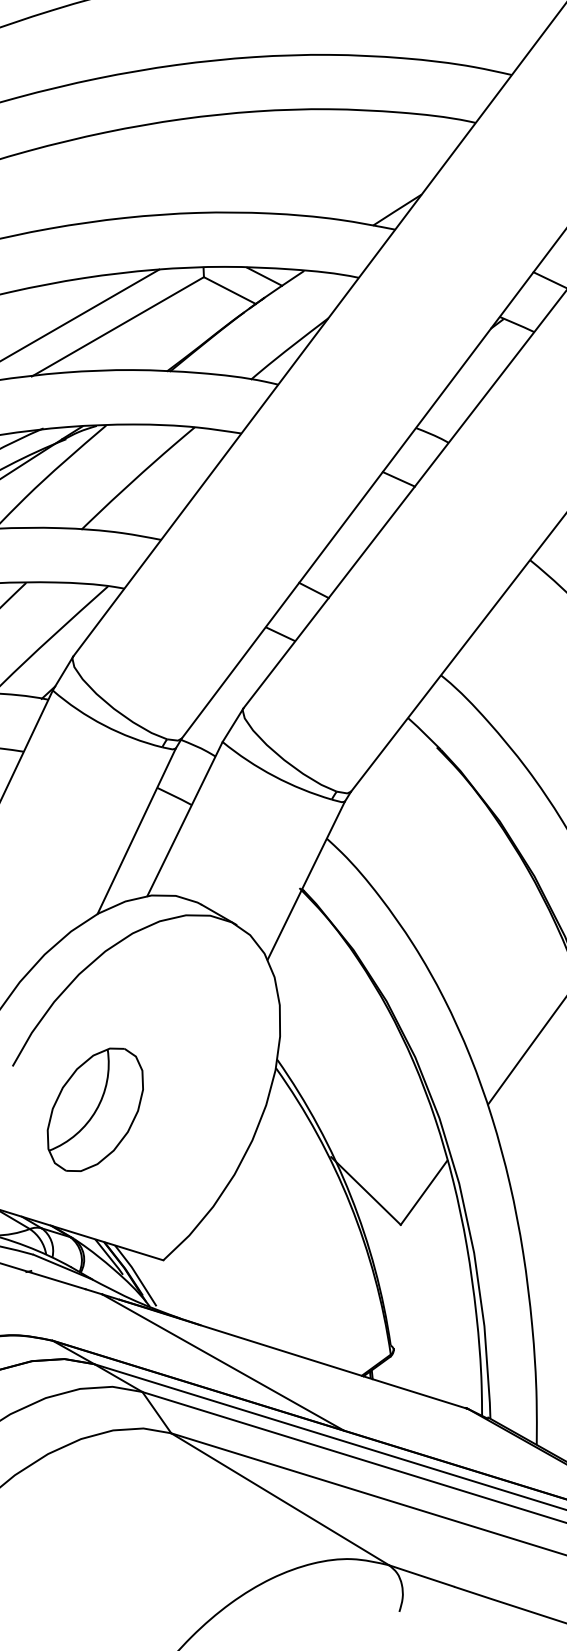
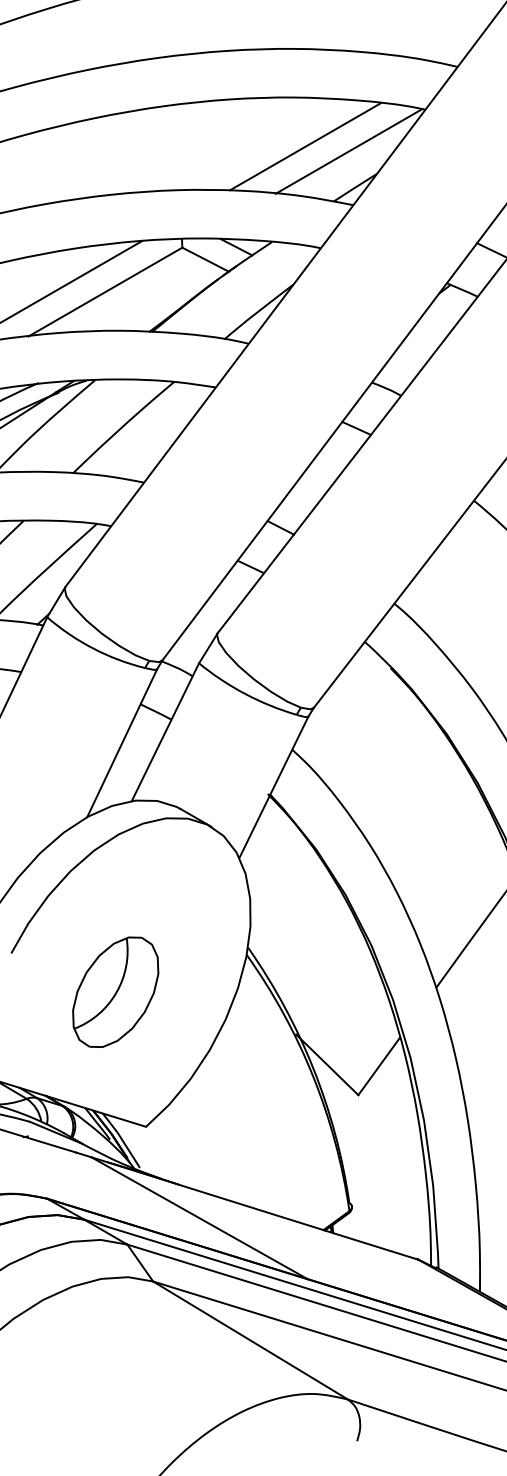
line: (341, 163) -> (305, 146), added
line: (390, 169) -> (349, 151), added
part: (94, 1109) -> (114, 991), moved

